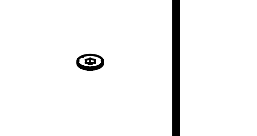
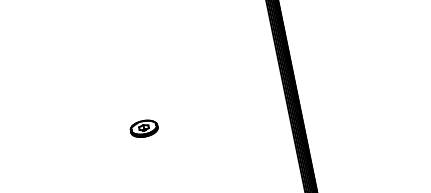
part: (89, 61) -> (142, 127), size x0.6

